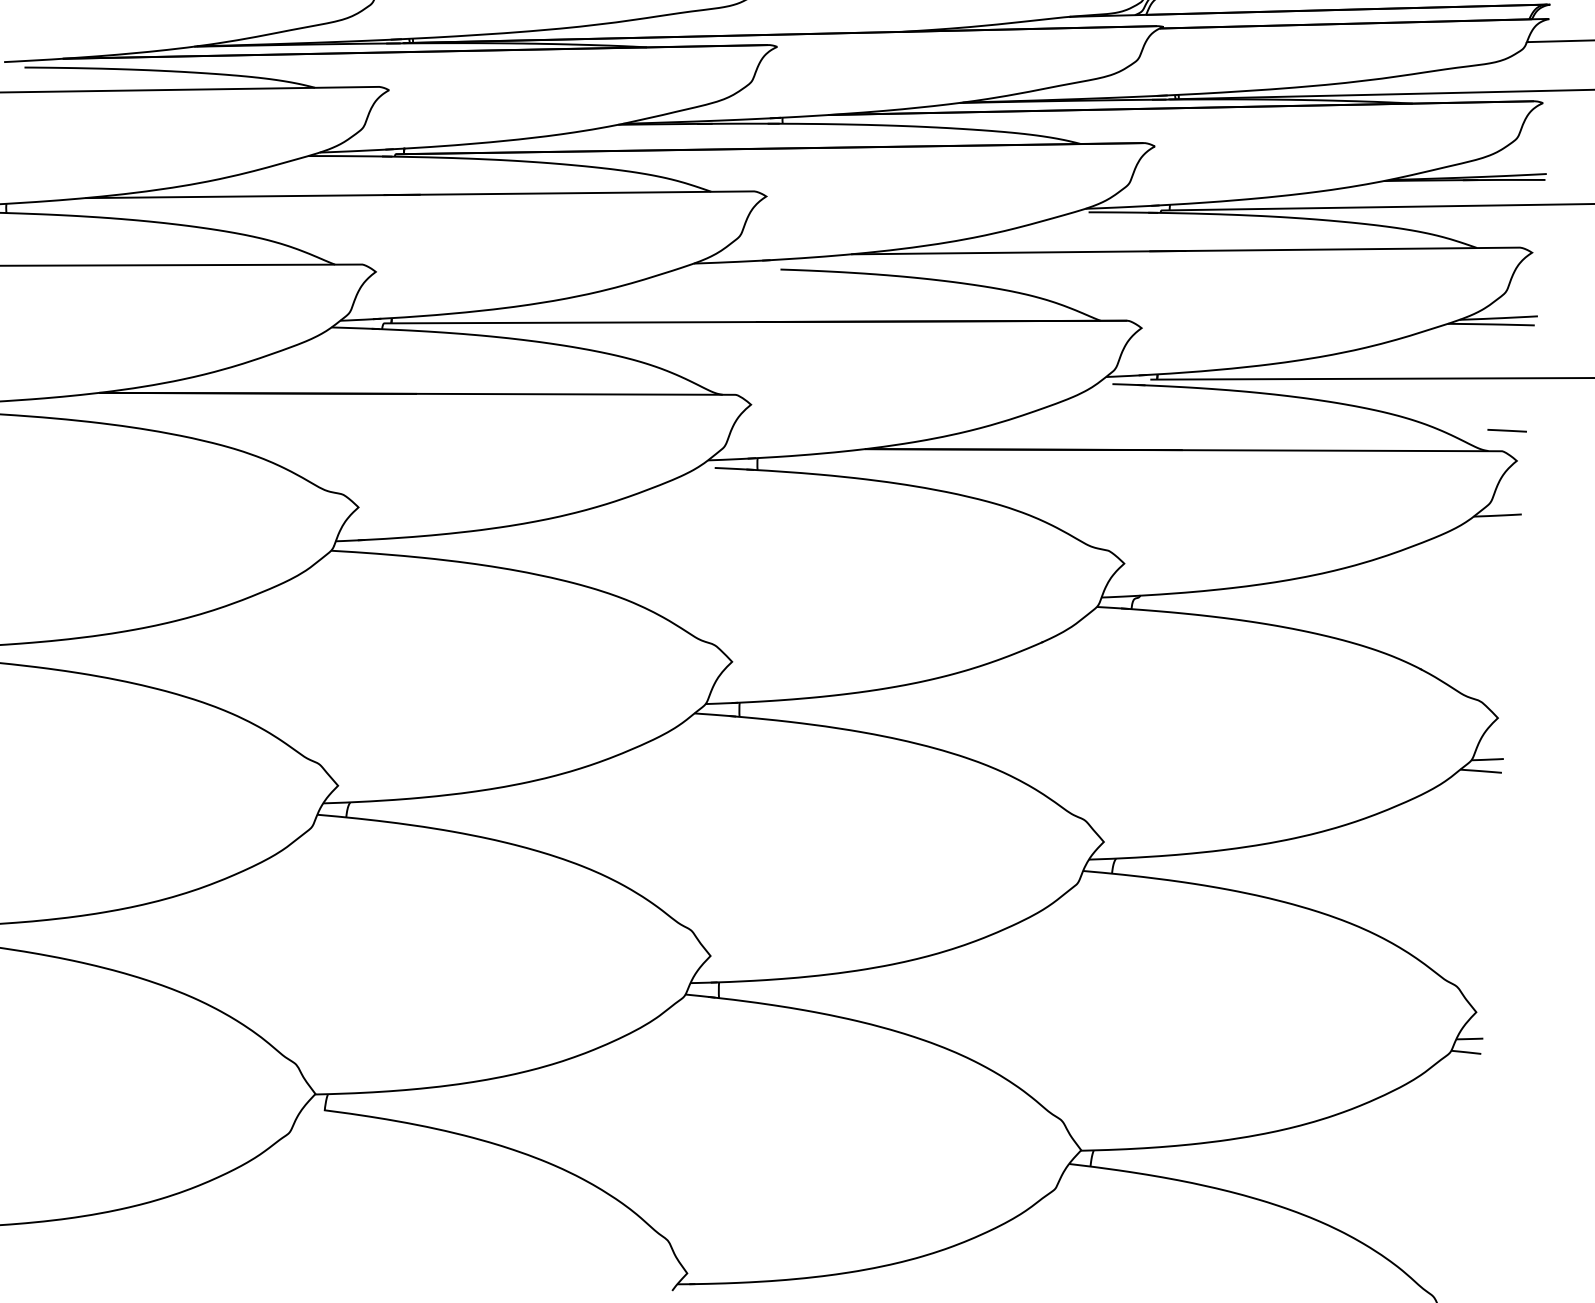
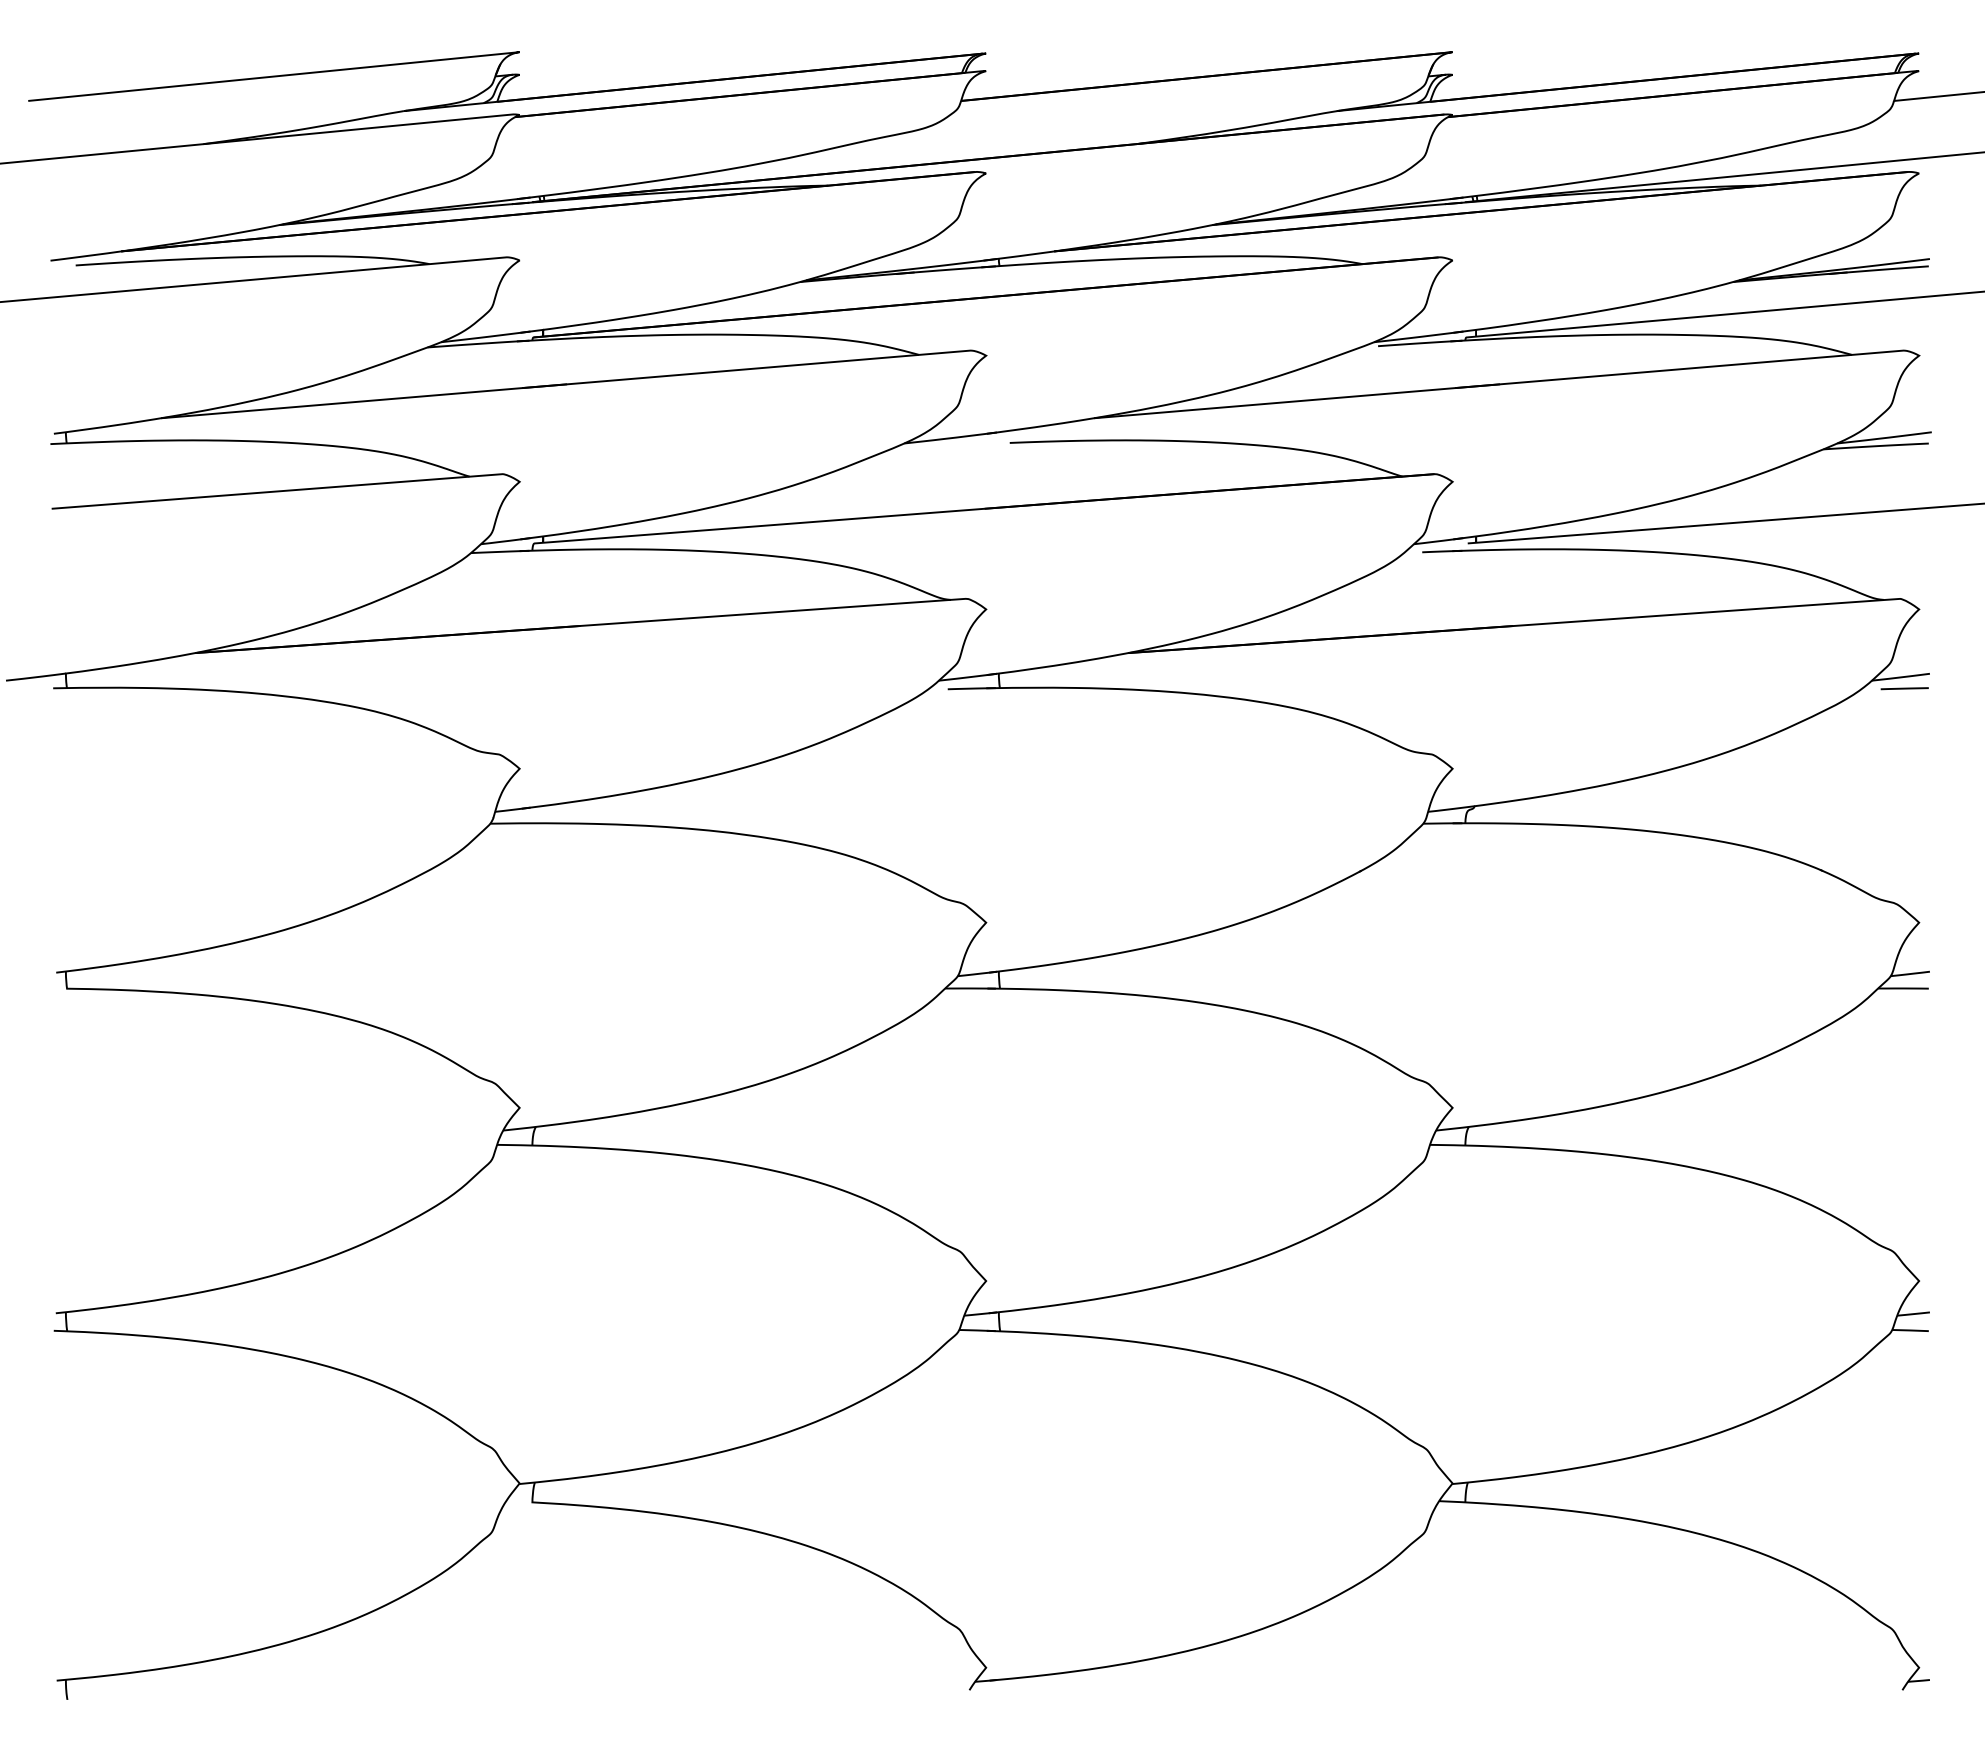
line: (1506, 430) -> (1904, 688), moved

